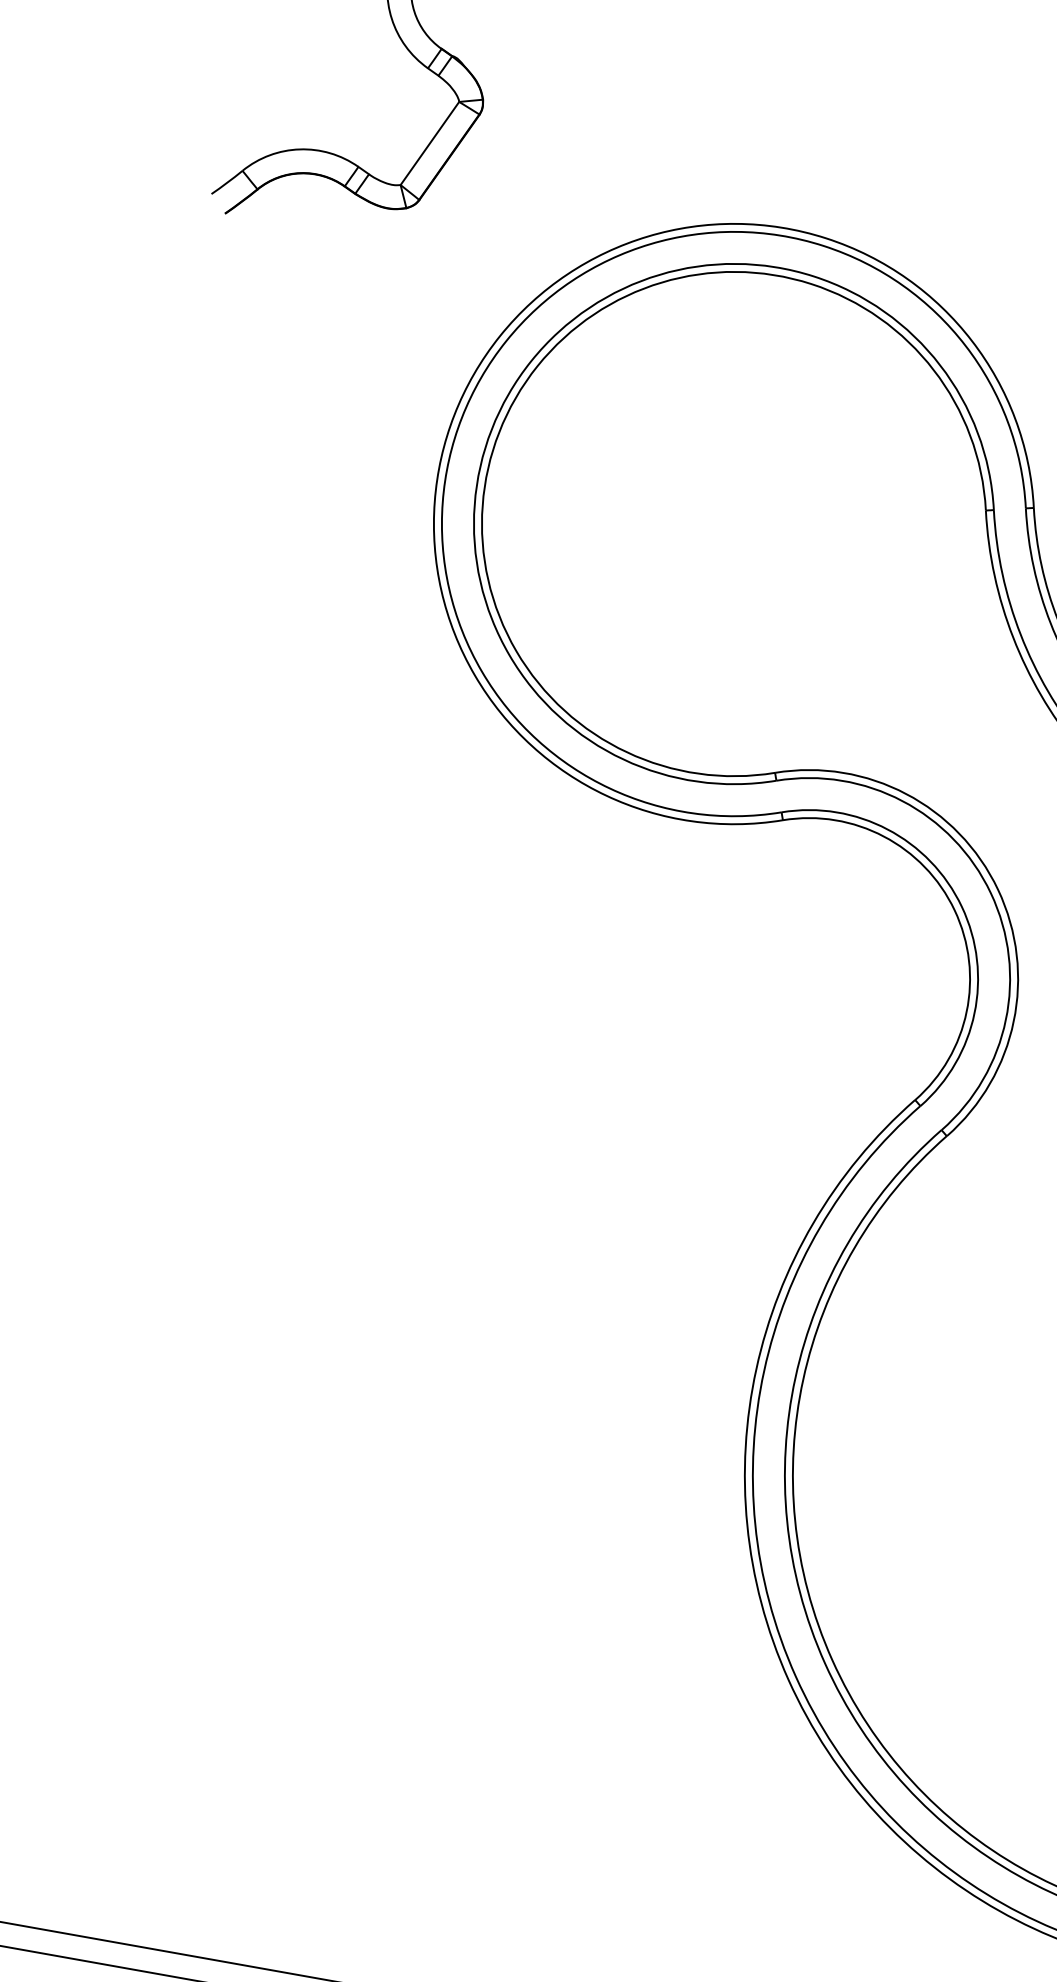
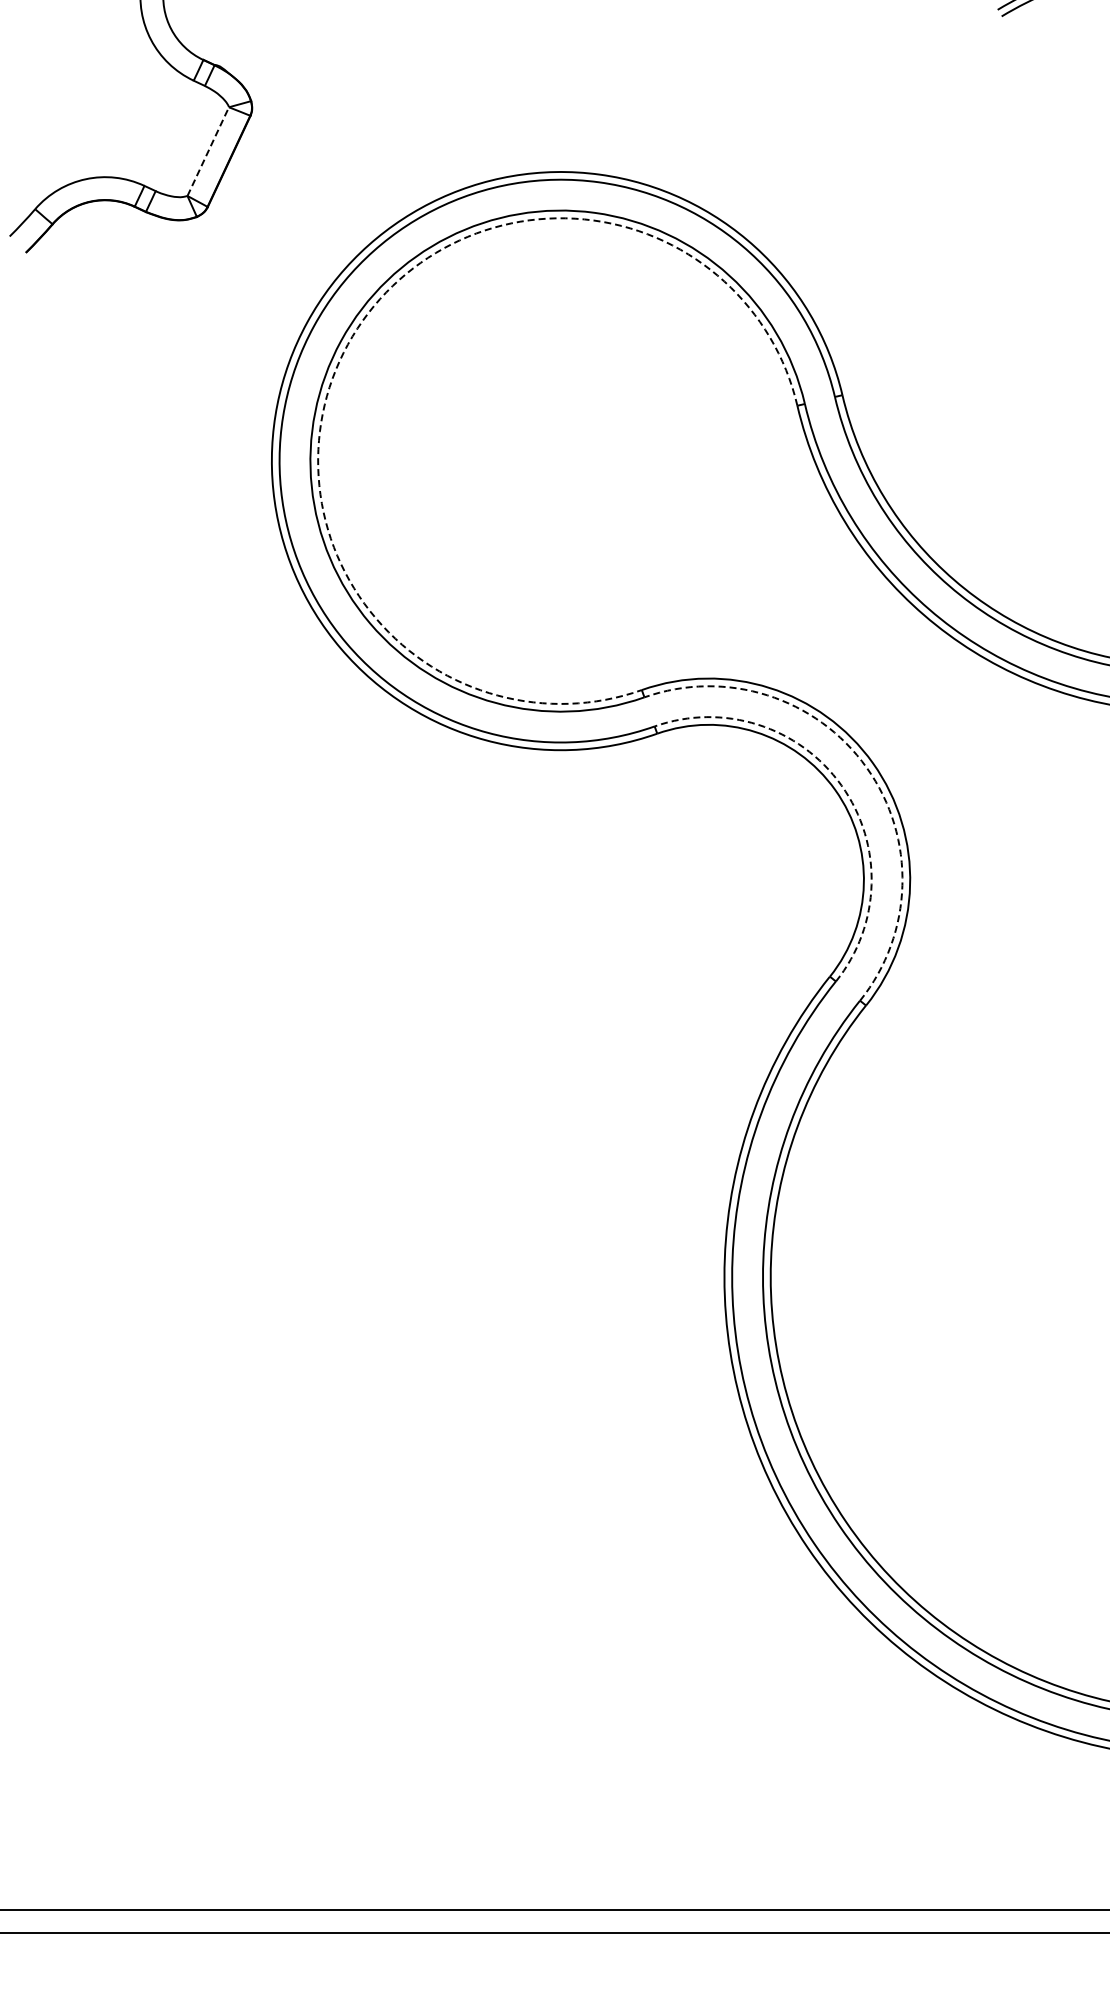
line: (430, 143) -> (208, 151), solid -> dashed
arc: (537, 365) -> (347, 344), solid -> dashed
arc: (990, 892) -> (866, 767), solid -> dashed
arc: (961, 906) -> (841, 785), solid -> dashed

